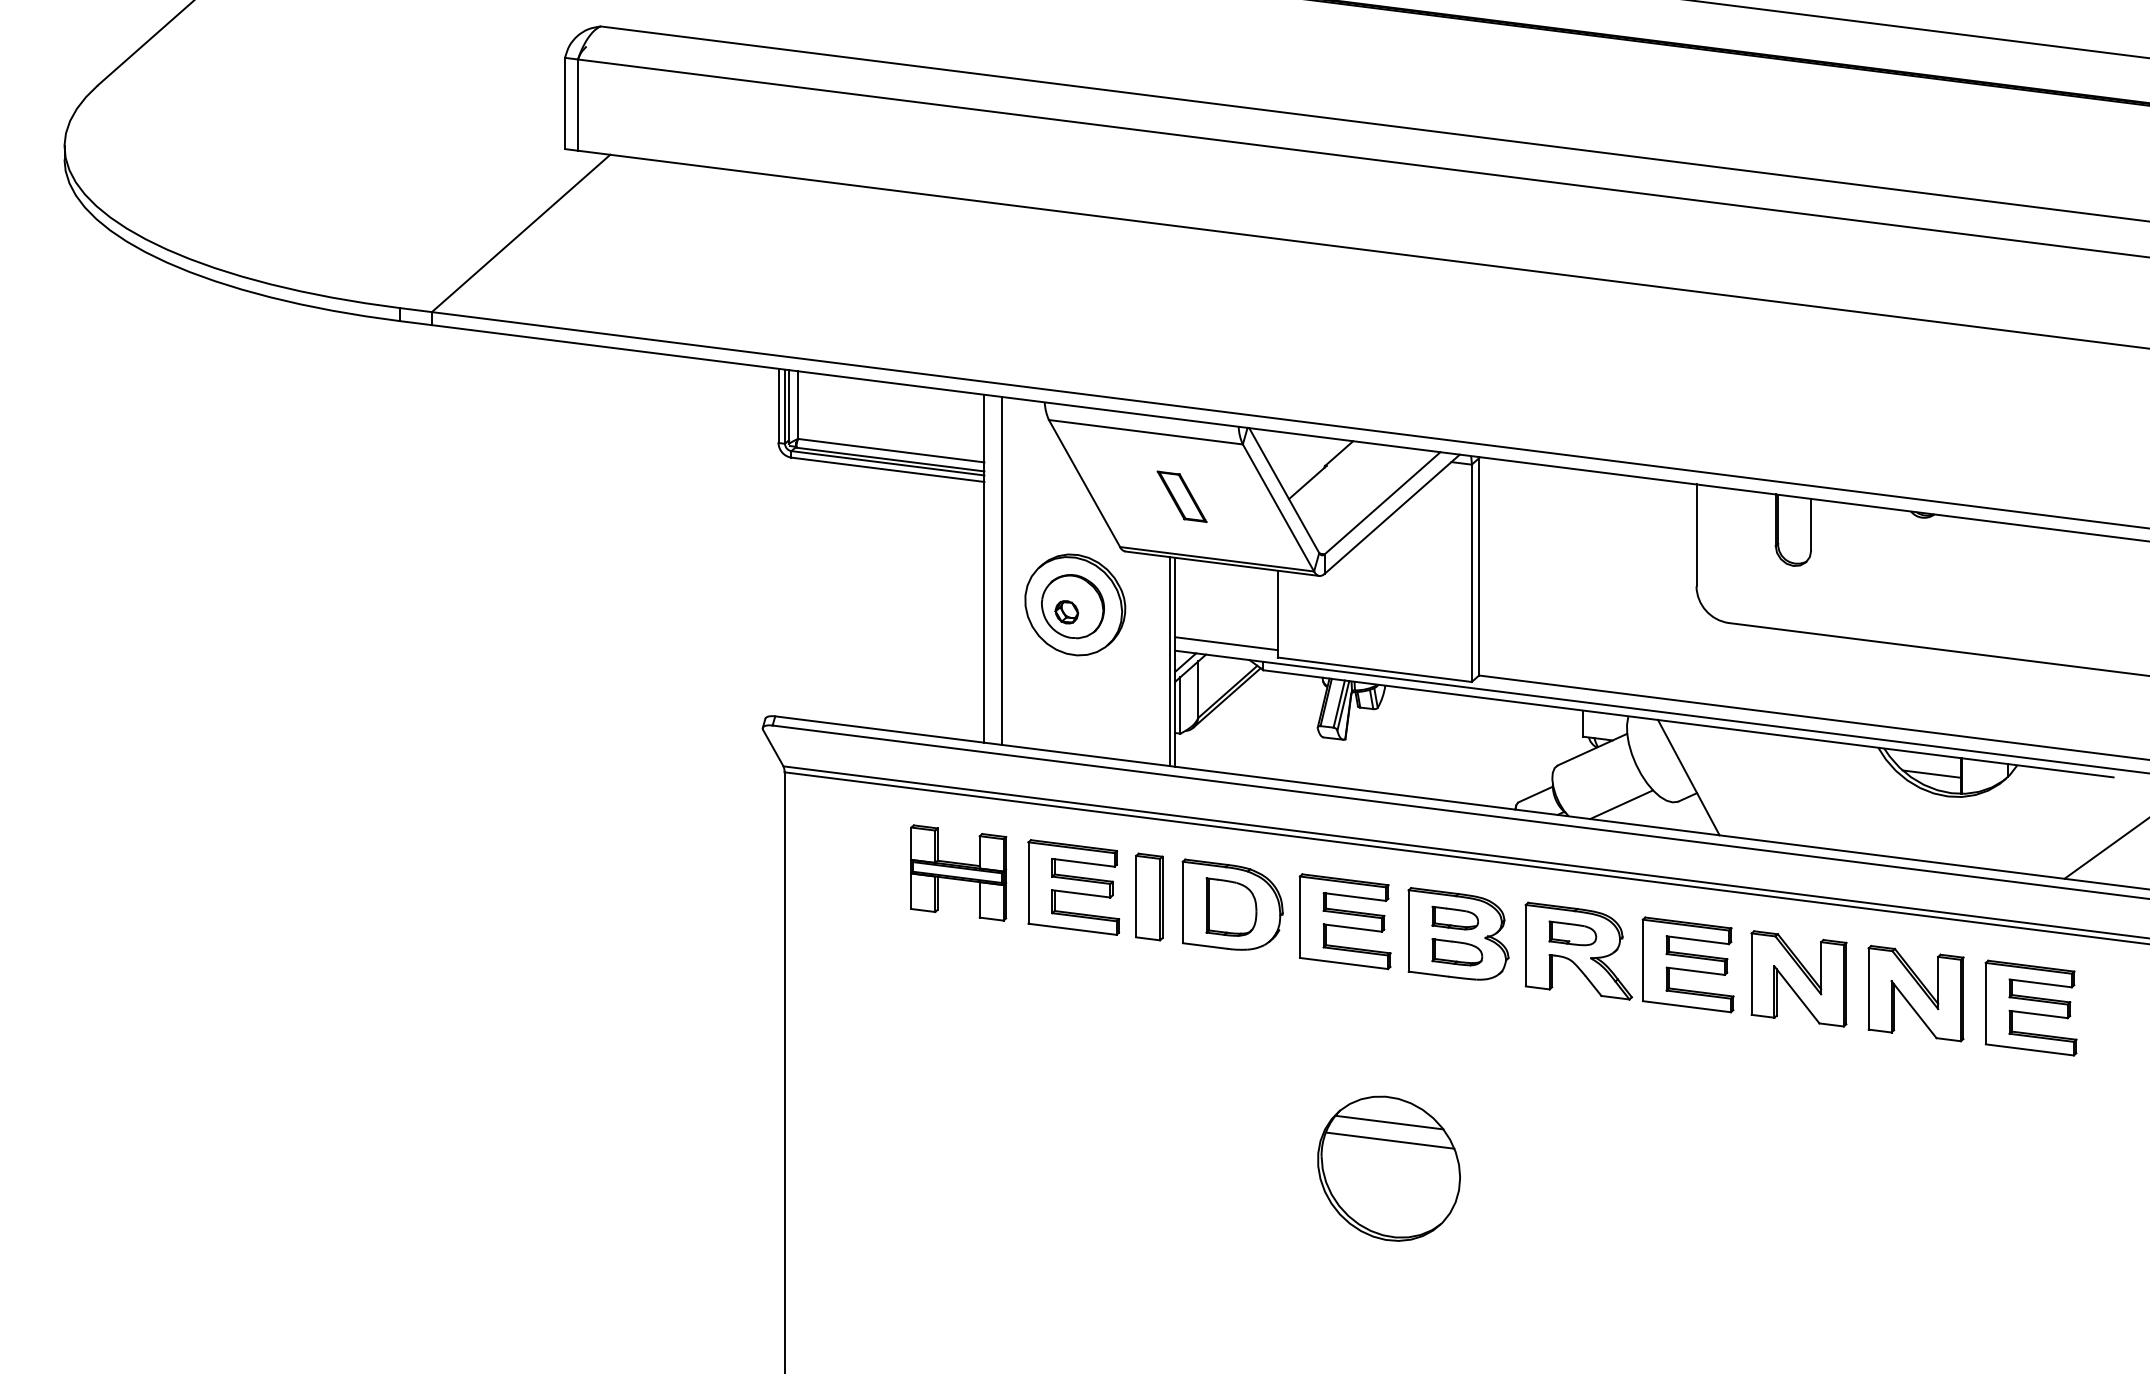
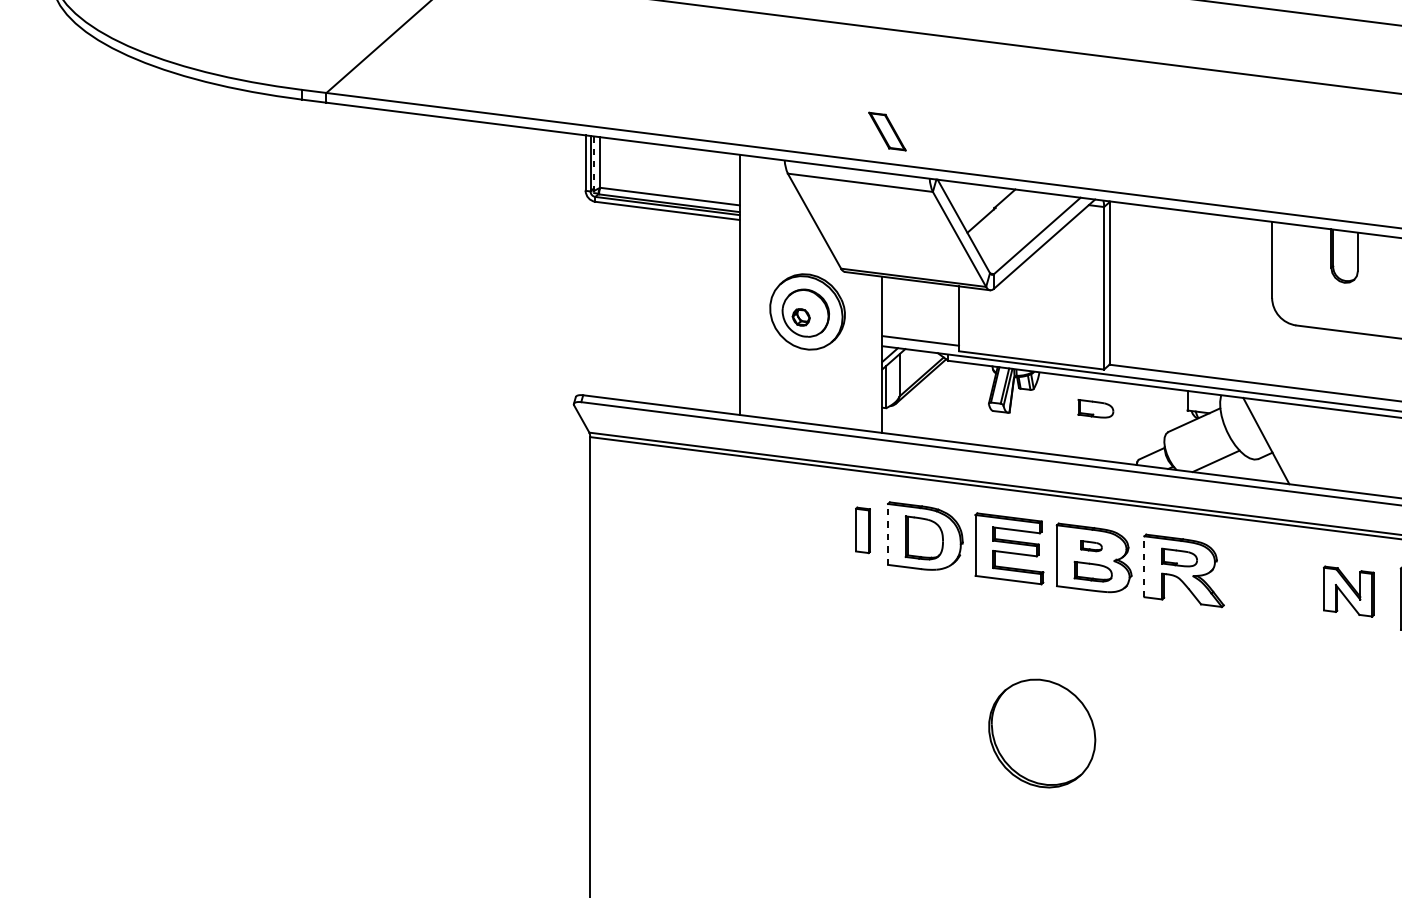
line: (789, 407) -> (593, 164), solid -> dashed
part: (1181, 496) -> (887, 131), moved
line: (1002, 570) -> (753, 286), removed
line: (1170, 661) -> (878, 354), removed
part: (1460, 734) -> (1095, 408), added
part: (958, 872) -> (720, 512), removed
part: (1073, 887) -> (806, 523), removed
part: (1149, 896) -> (863, 529), size x0.7
line: (1182, 902) -> (887, 534), solid -> dashed
part: (1454, 917) -> (1091, 545), size x0.6
line: (1525, 945) -> (1144, 566), solid -> dashed
part: (1687, 964) -> (1265, 580), removed
part: (1798, 978) -> (1348, 591), size x0.7
line: (1389, 1122) -> (1042, 698), removed
line: (1389, 1140) -> (1042, 712), removed

